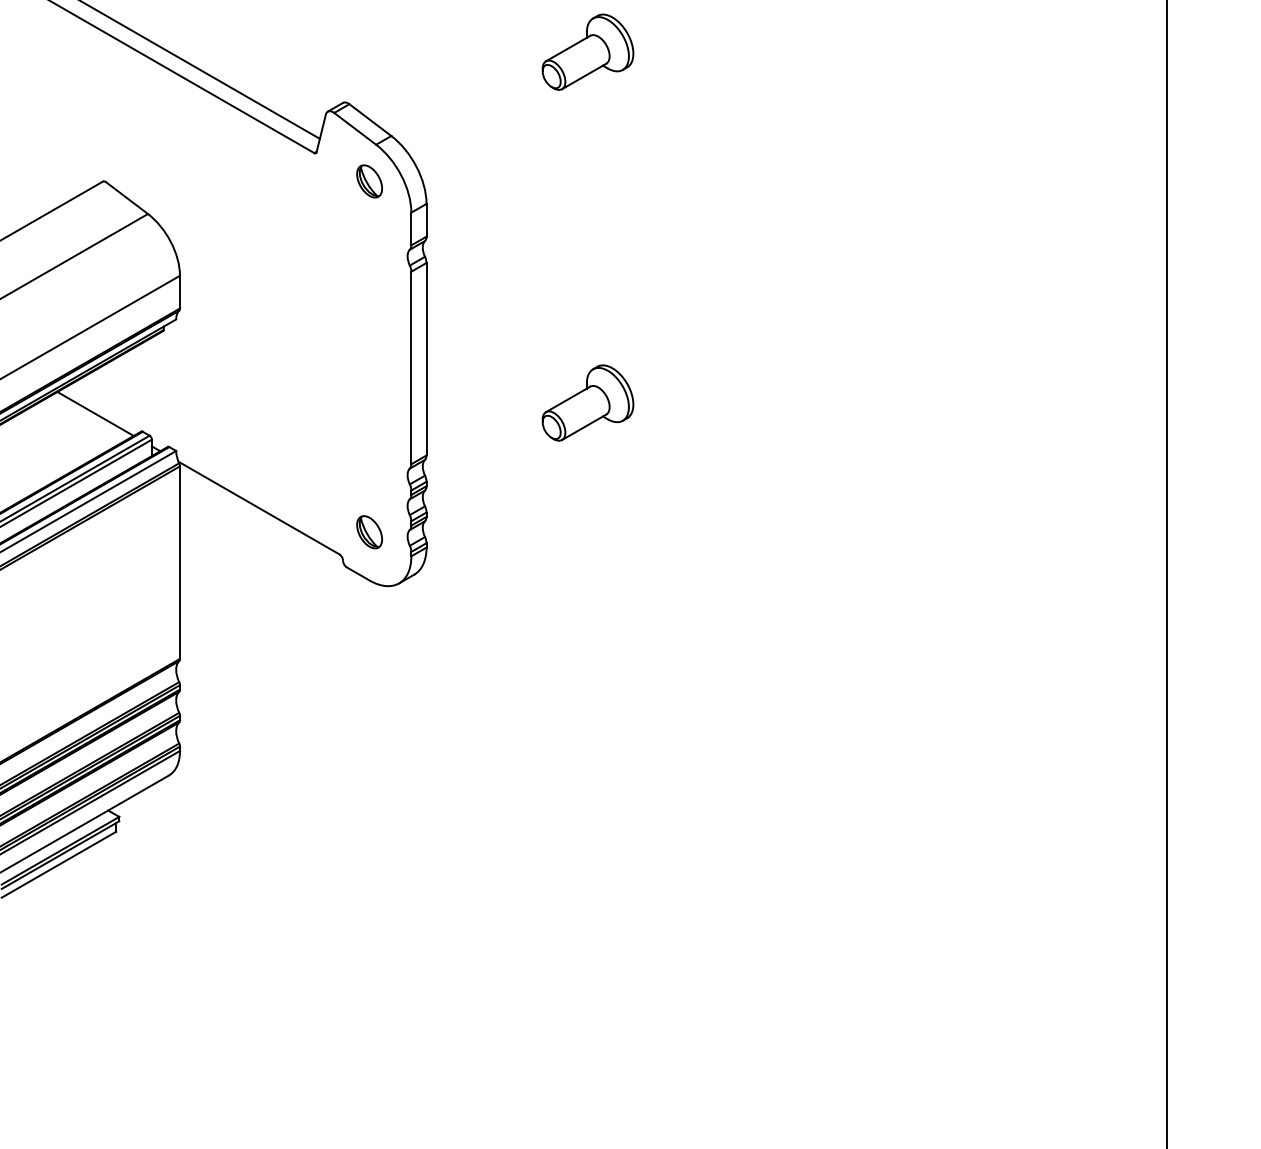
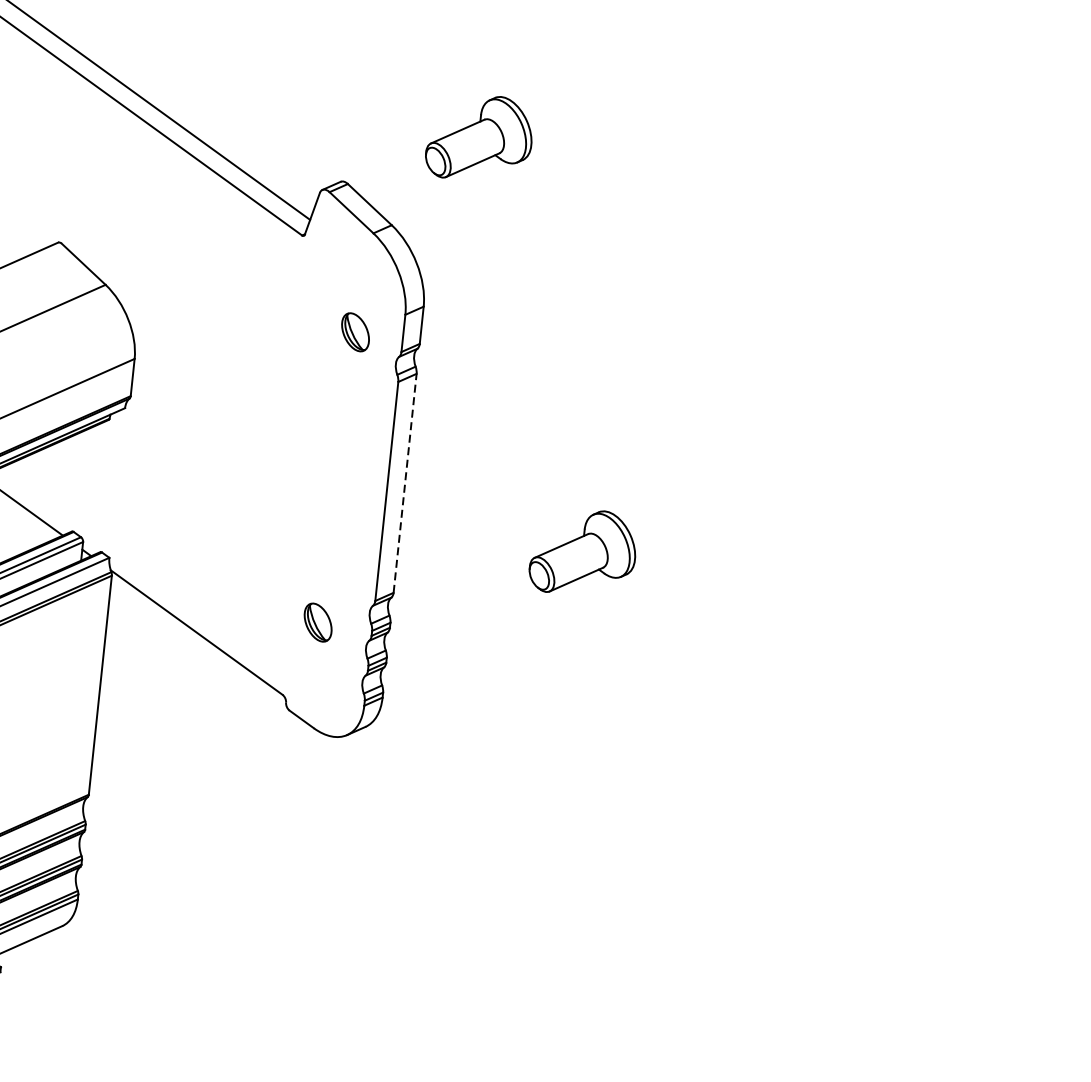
part: (587, 51) -> (479, 137), moved
part: (369, 181) -> (355, 332), moved
line: (426, 358) -> (405, 482), solid -> dashed
part: (369, 532) -> (317, 622), moved

